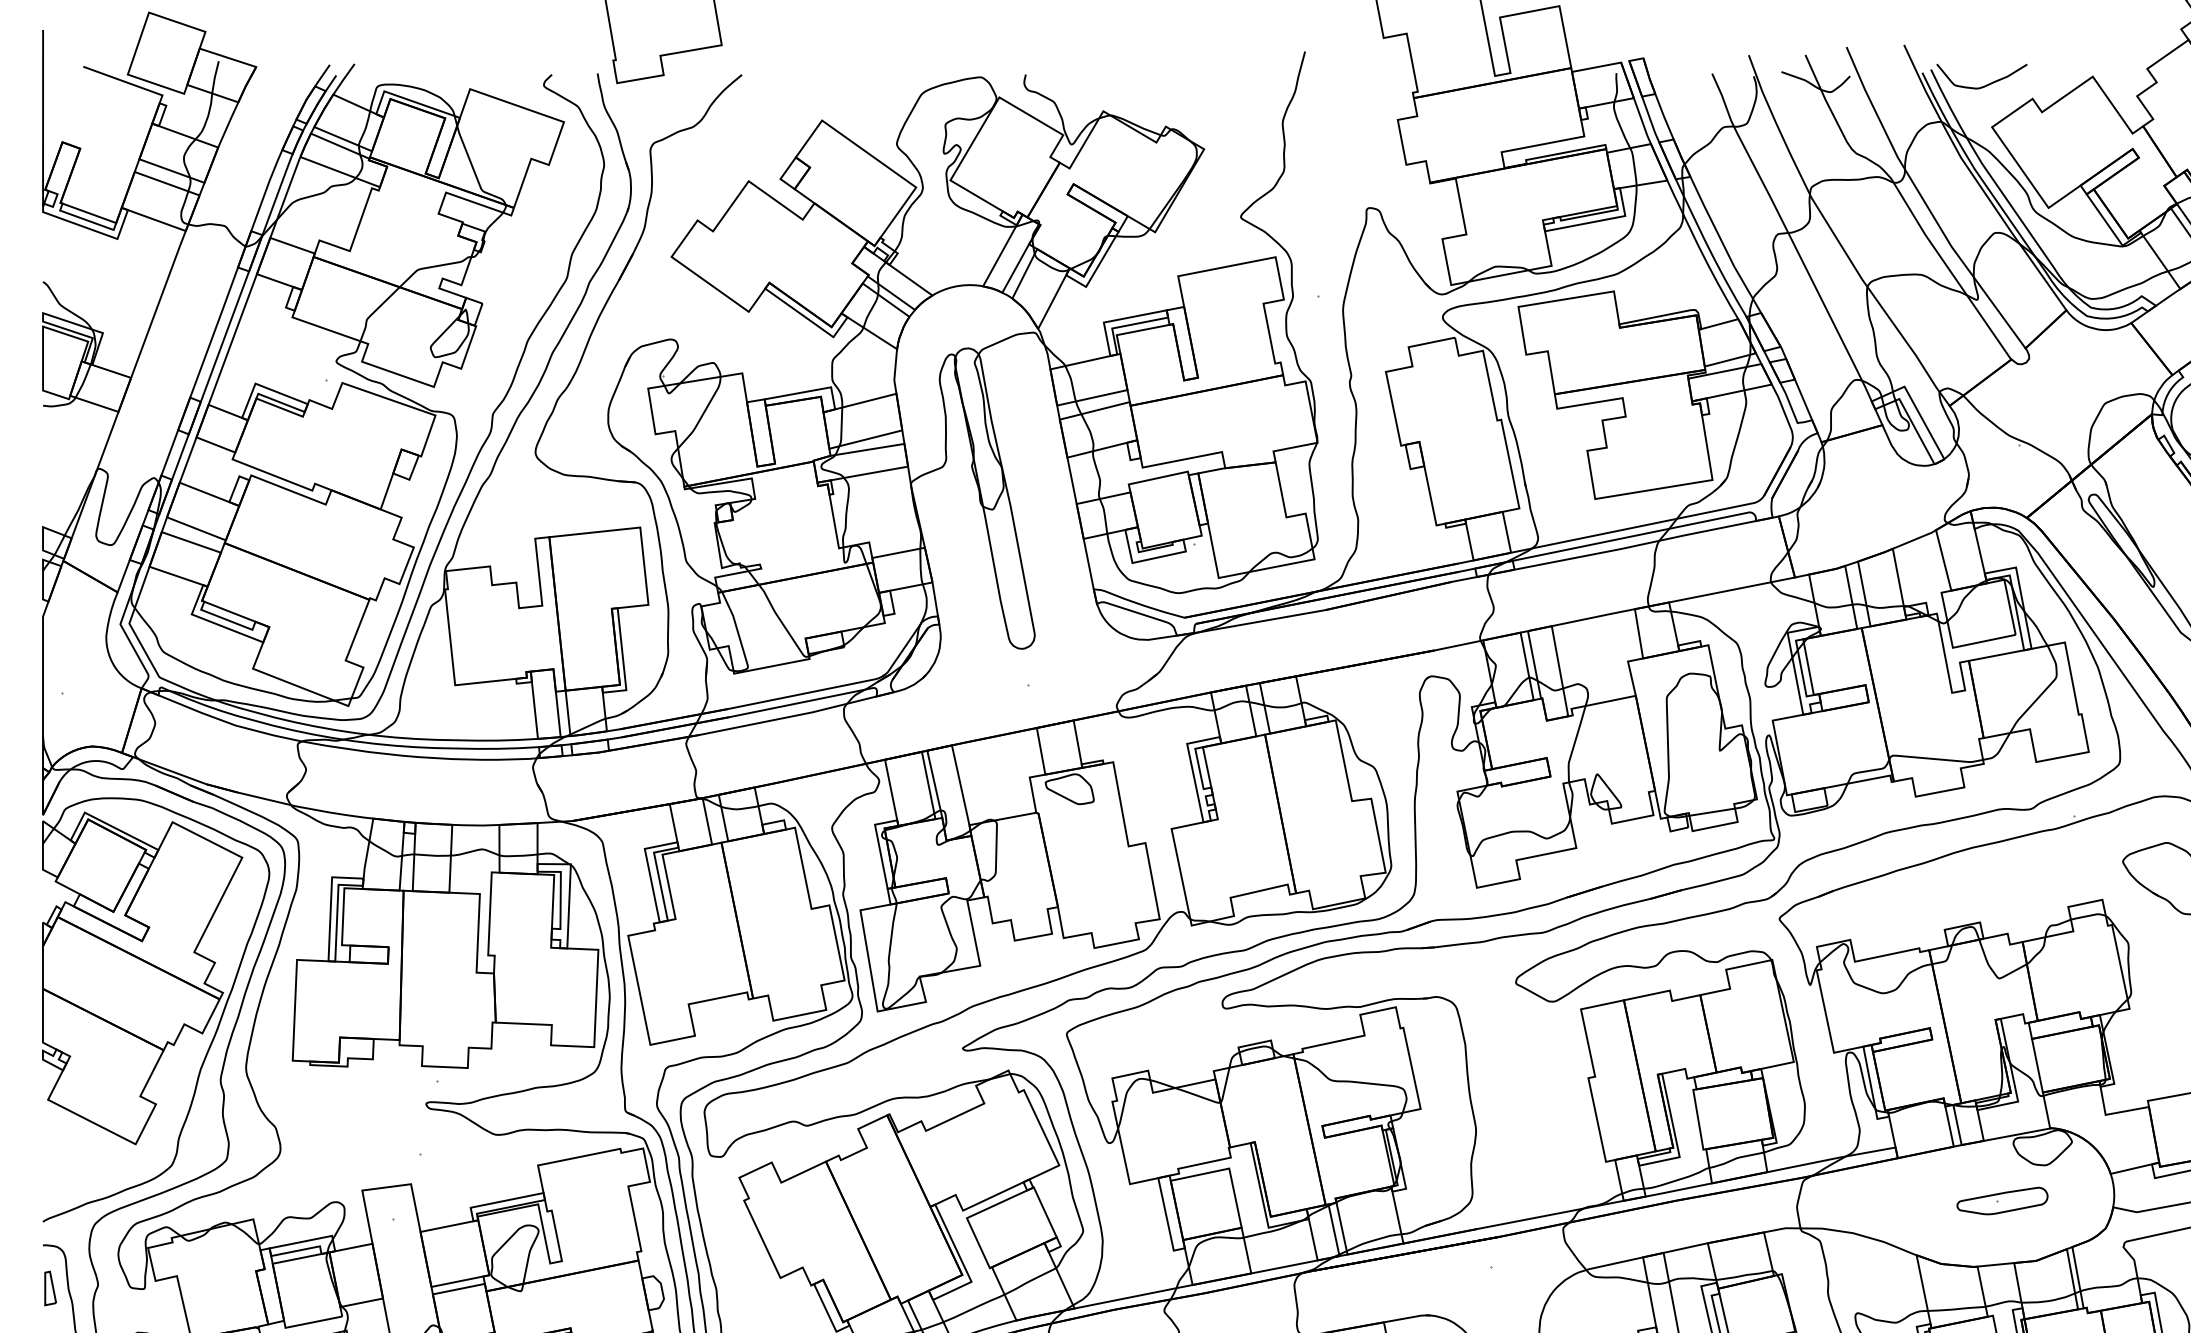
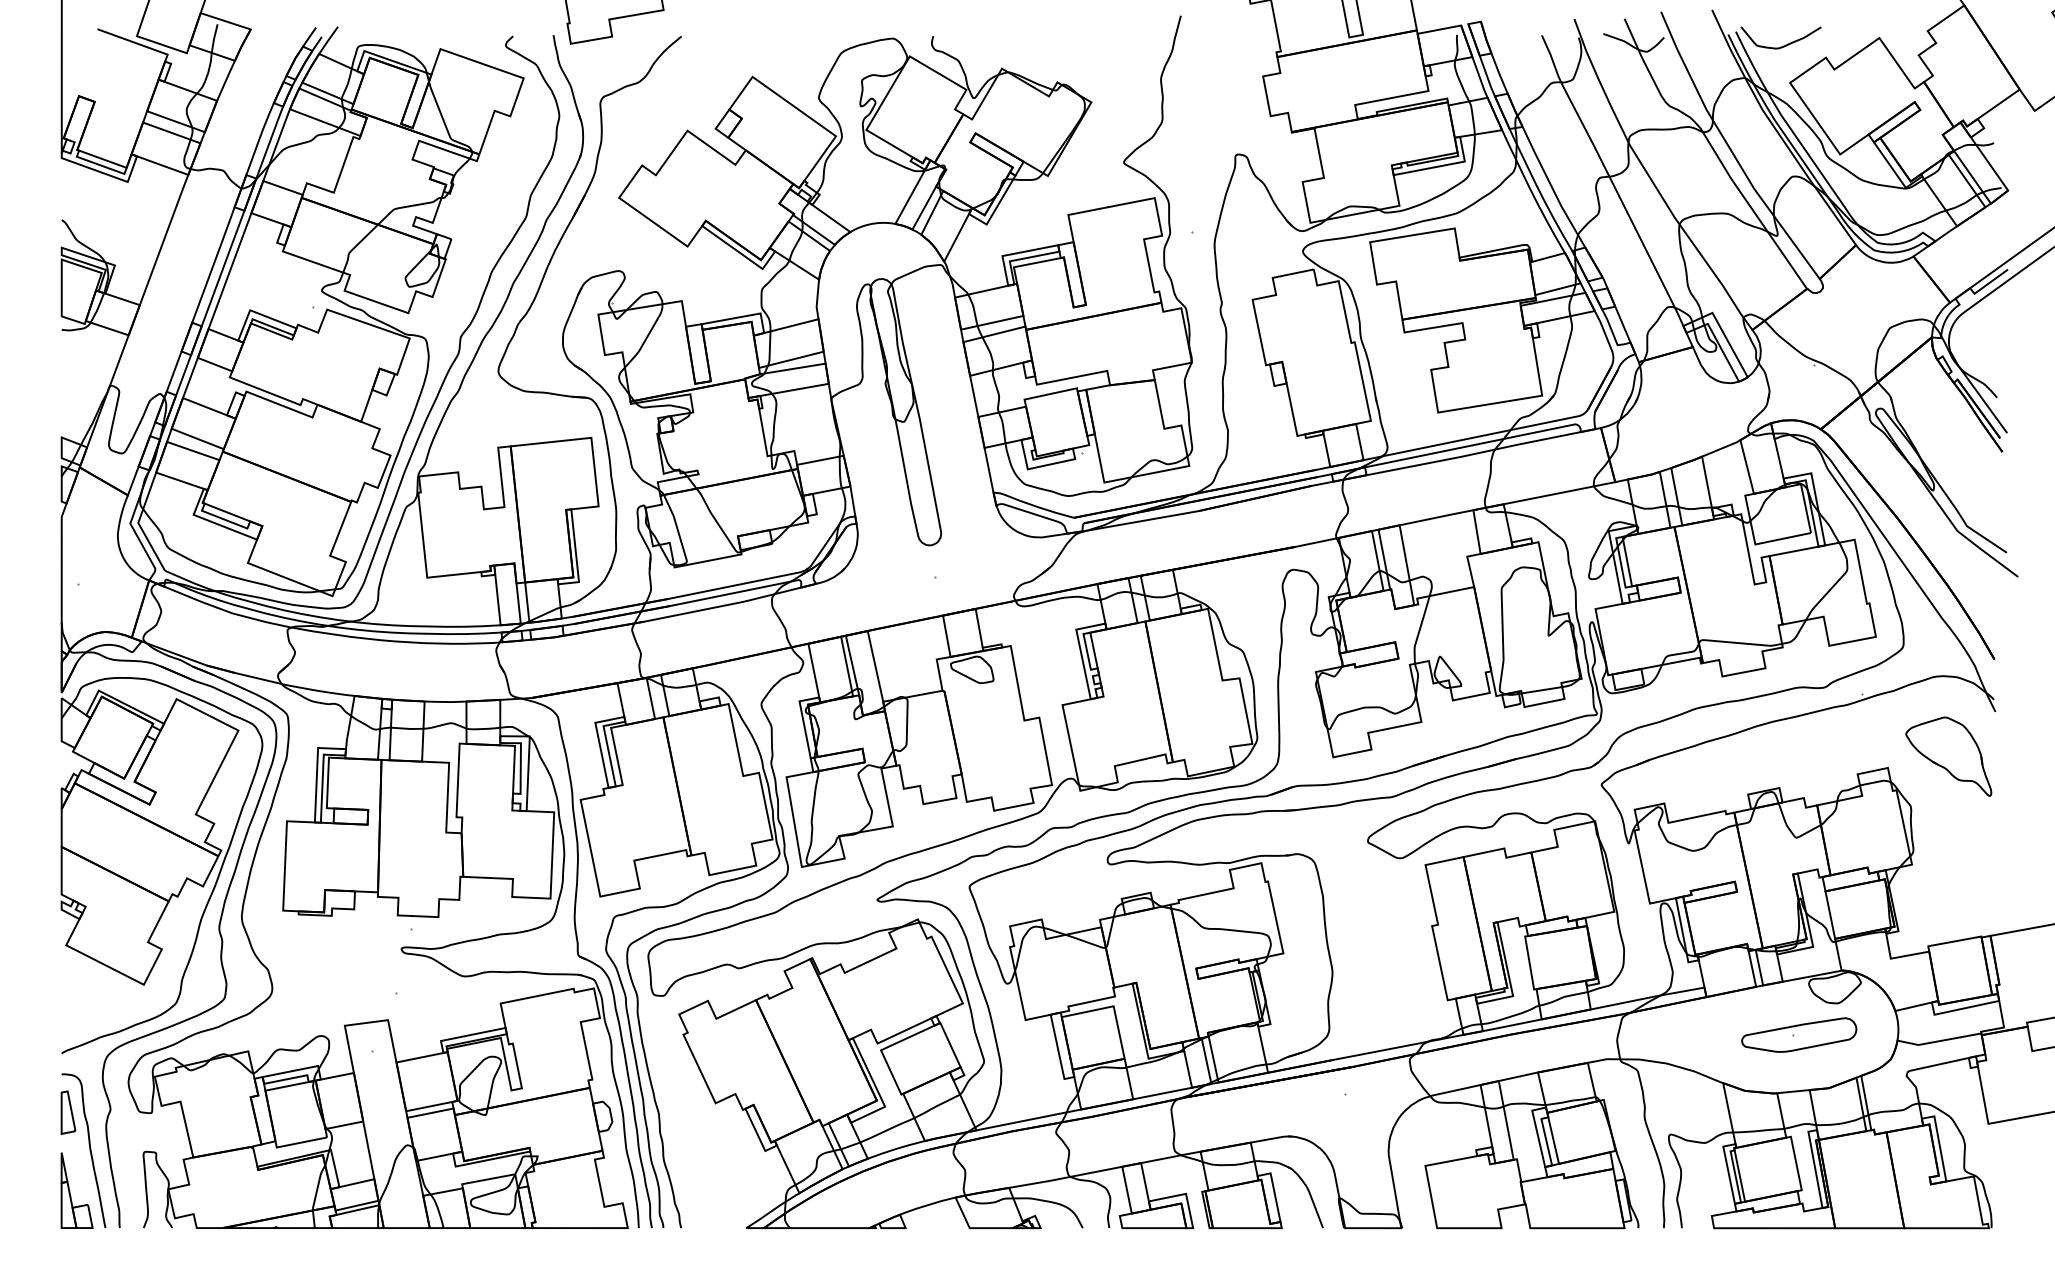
part: (2002, 1200) -> (1799, 1034), size x1.43
part: (50, 1288) -> (68, 1112), size x1.43

